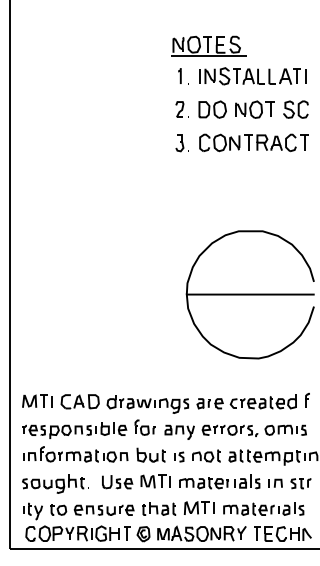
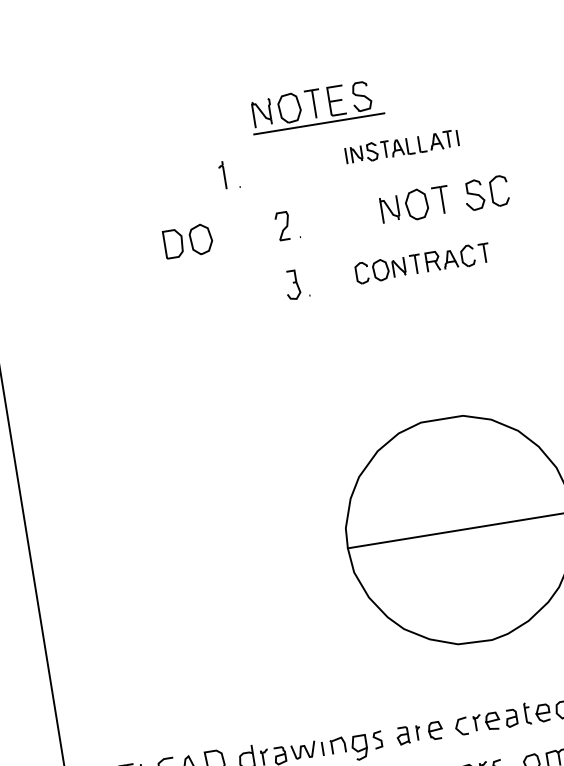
part: (183, 76) -> (229, 175), moved
part: (252, 76) -> (401, 147), size x0.6
part: (212, 109) -> (187, 241), moved
part: (253, 142) -> (421, 262), size x0.7

